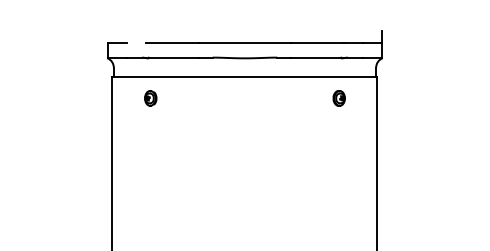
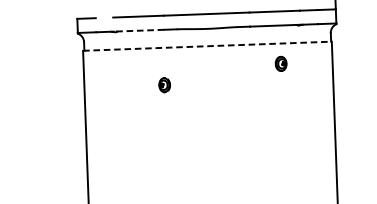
line: (172, 57) -> (138, 30), solid -> dashed
line: (245, 76) -> (208, 45), solid -> dashed
part: (150, 98) -> (164, 85), moved
part: (338, 98) -> (280, 64), moved

